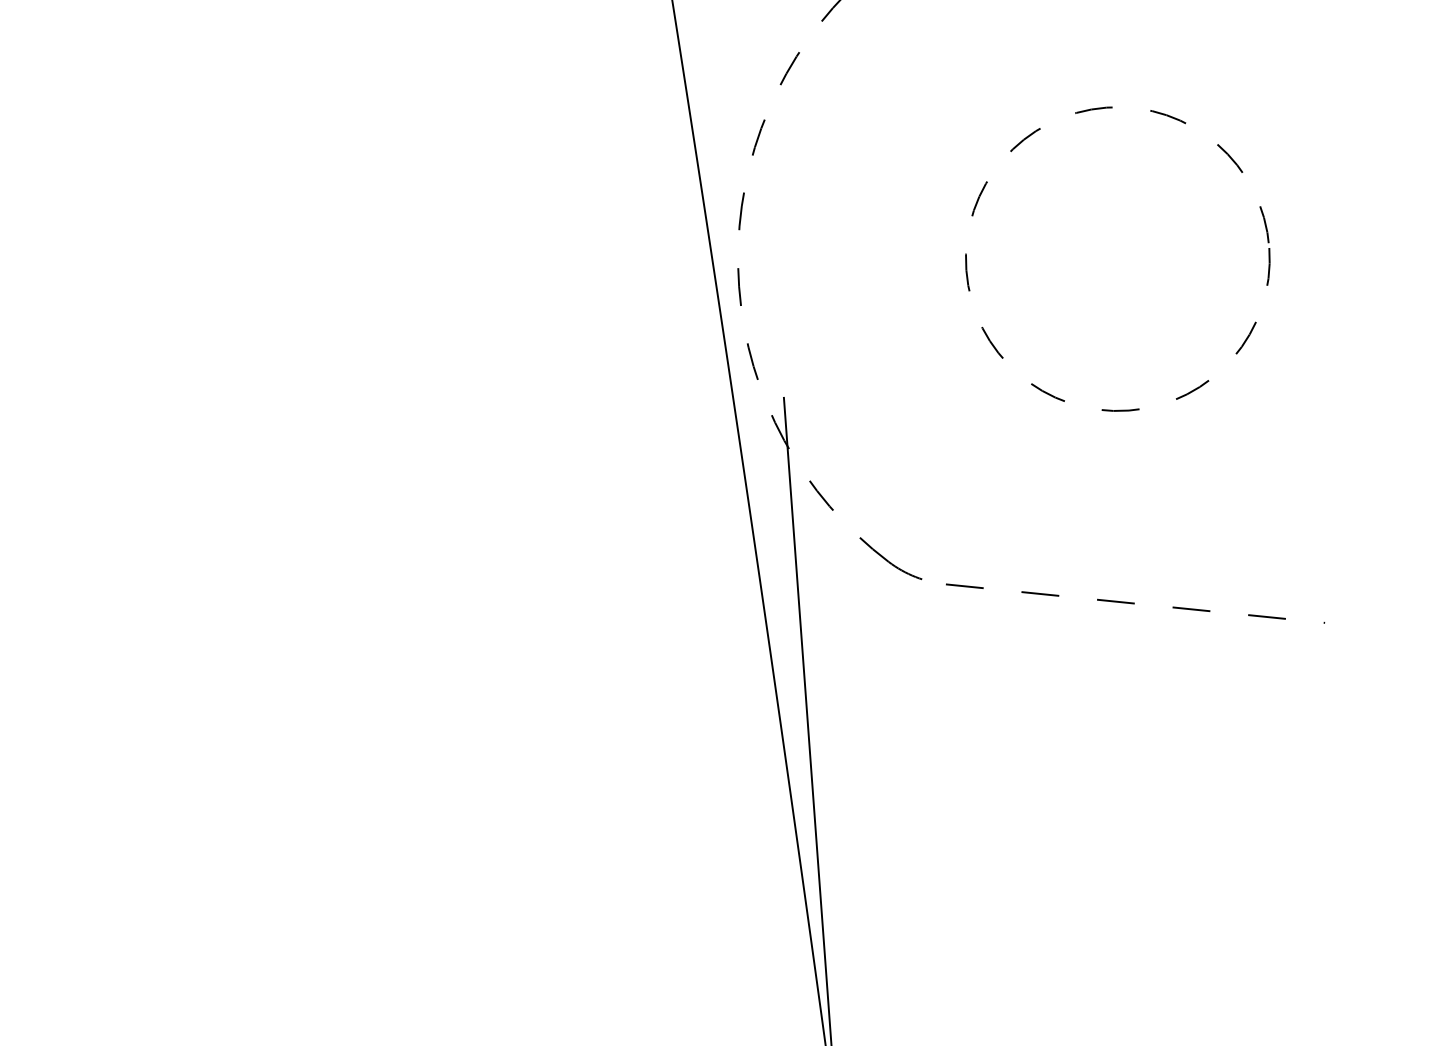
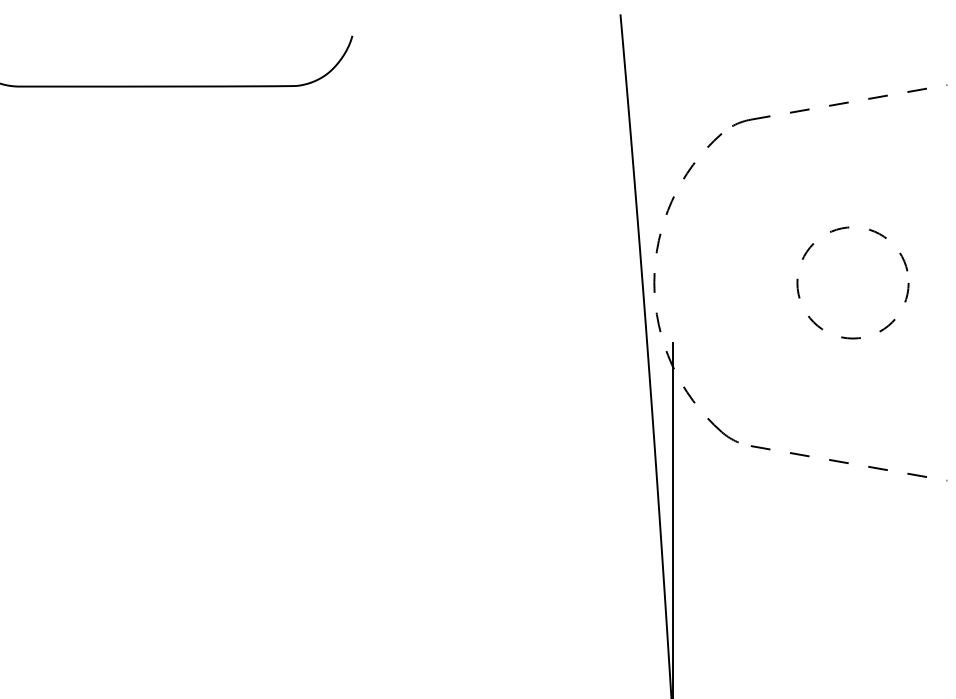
circle: (1116, 258) -> (852, 282), size x0.7

